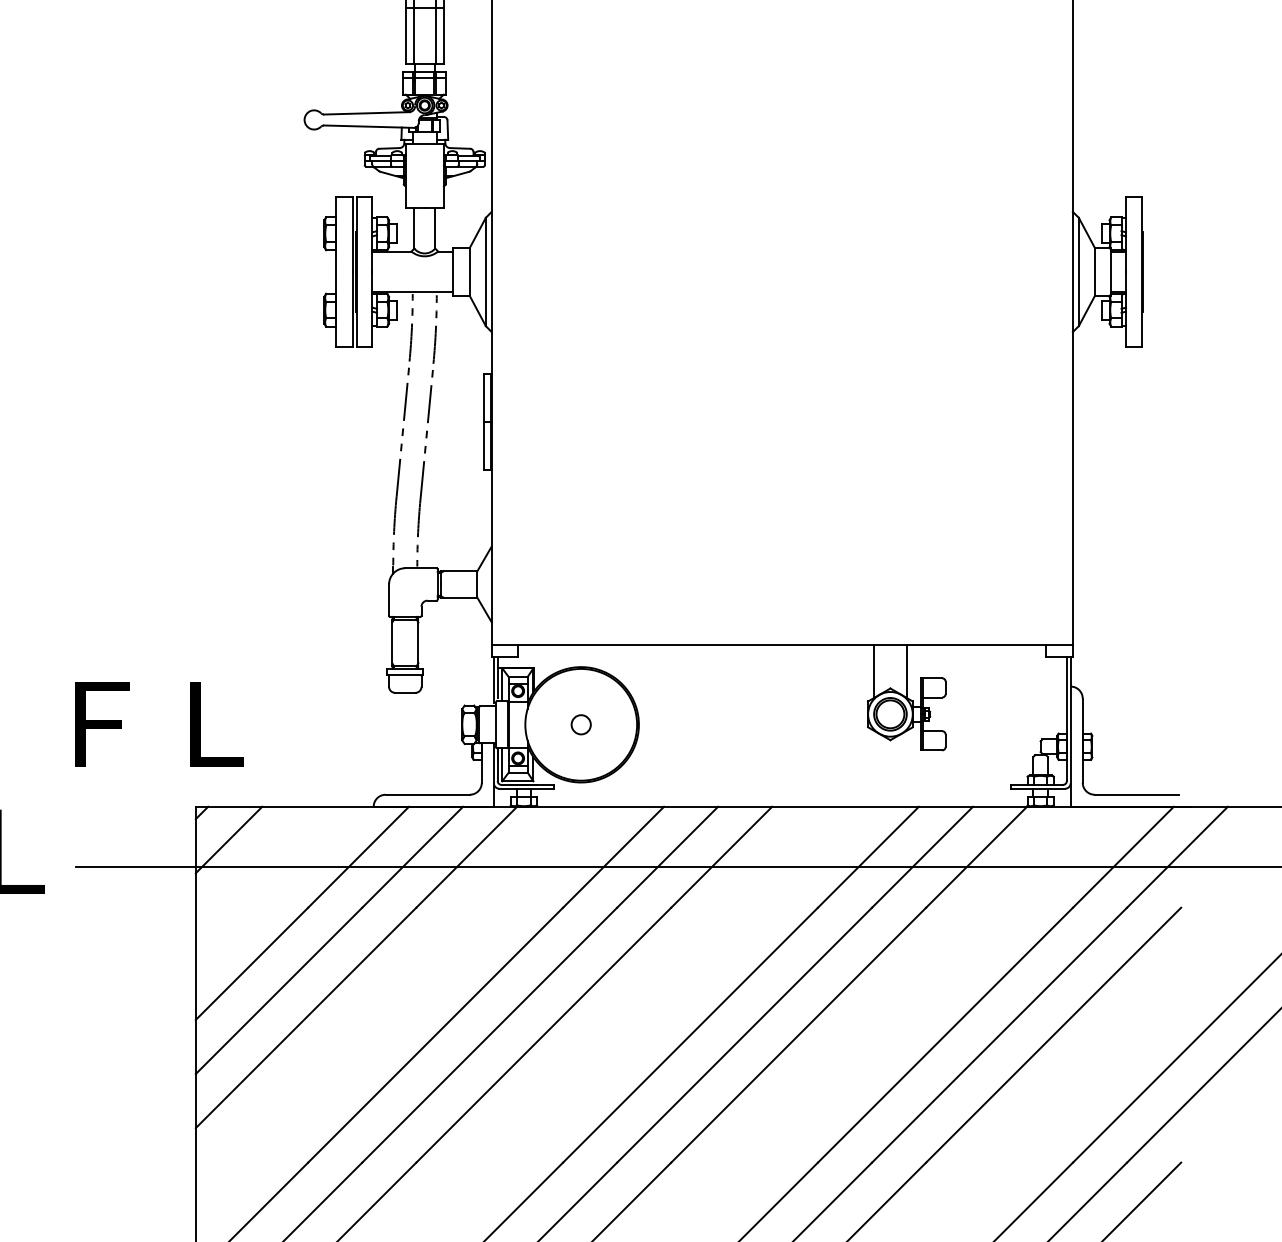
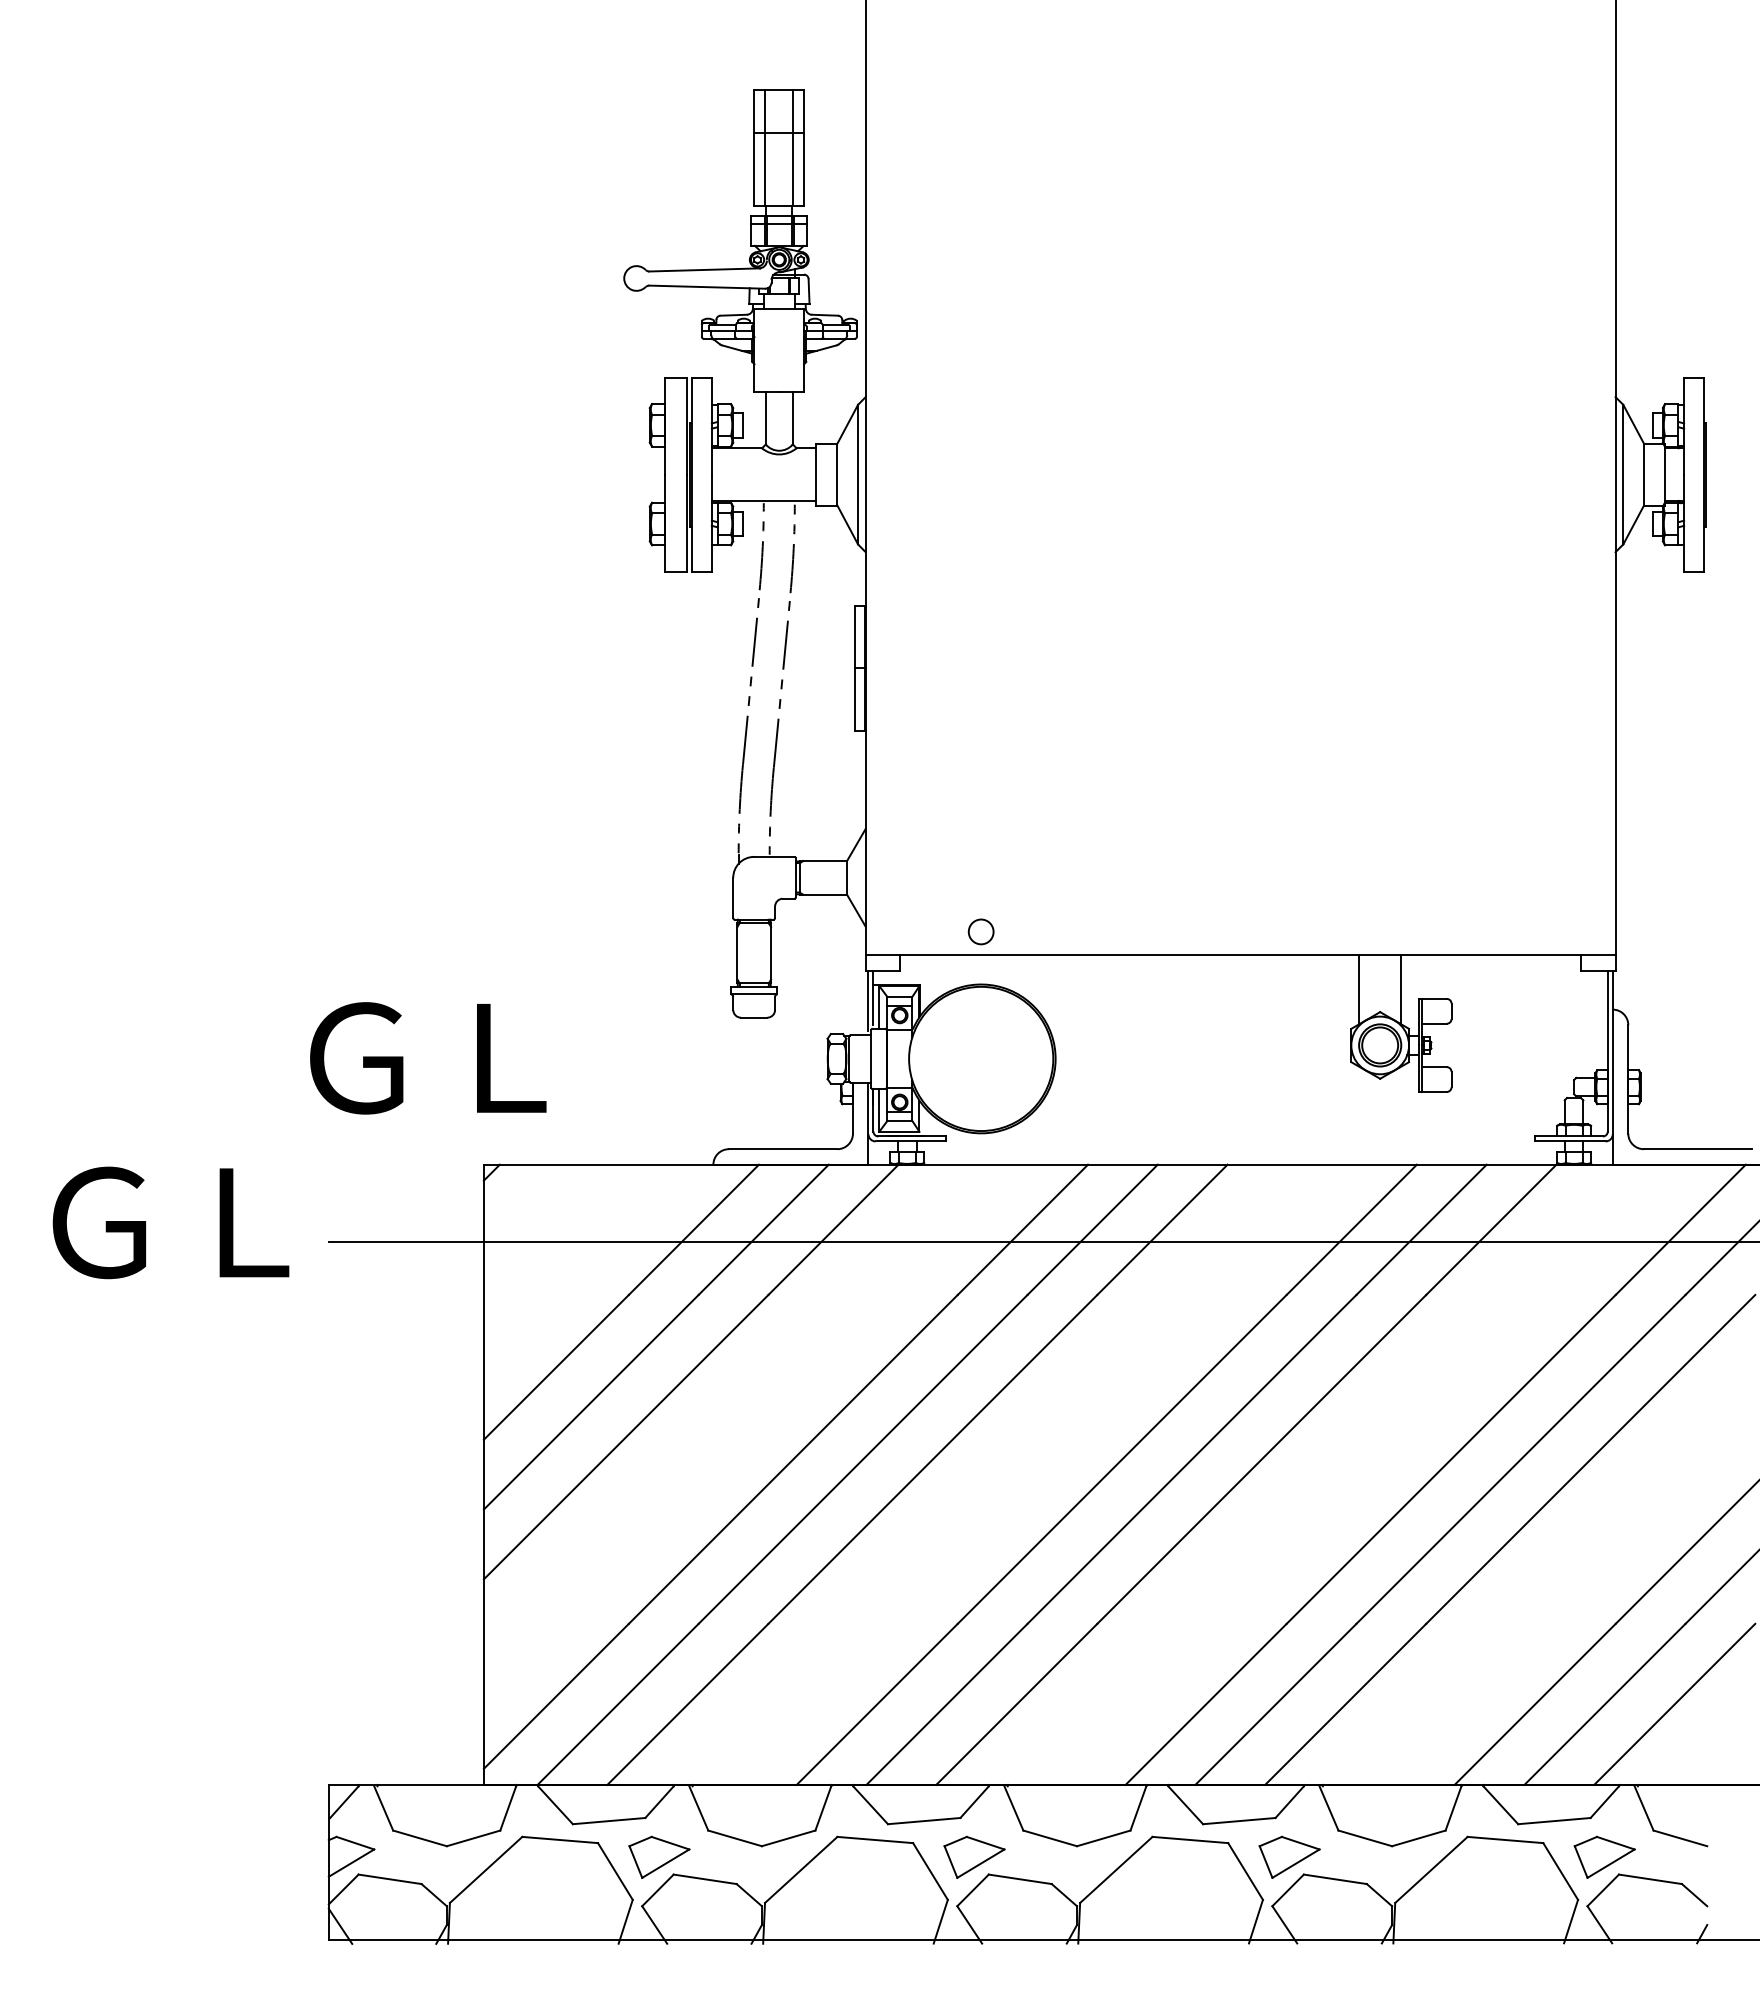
text: (152, 724) -> (428, 1058), ＦＬ -> ＧＬ
circle: (580, 724) -> (980, 931), moved
line: (228, 839) -> (526, 1207), removed

